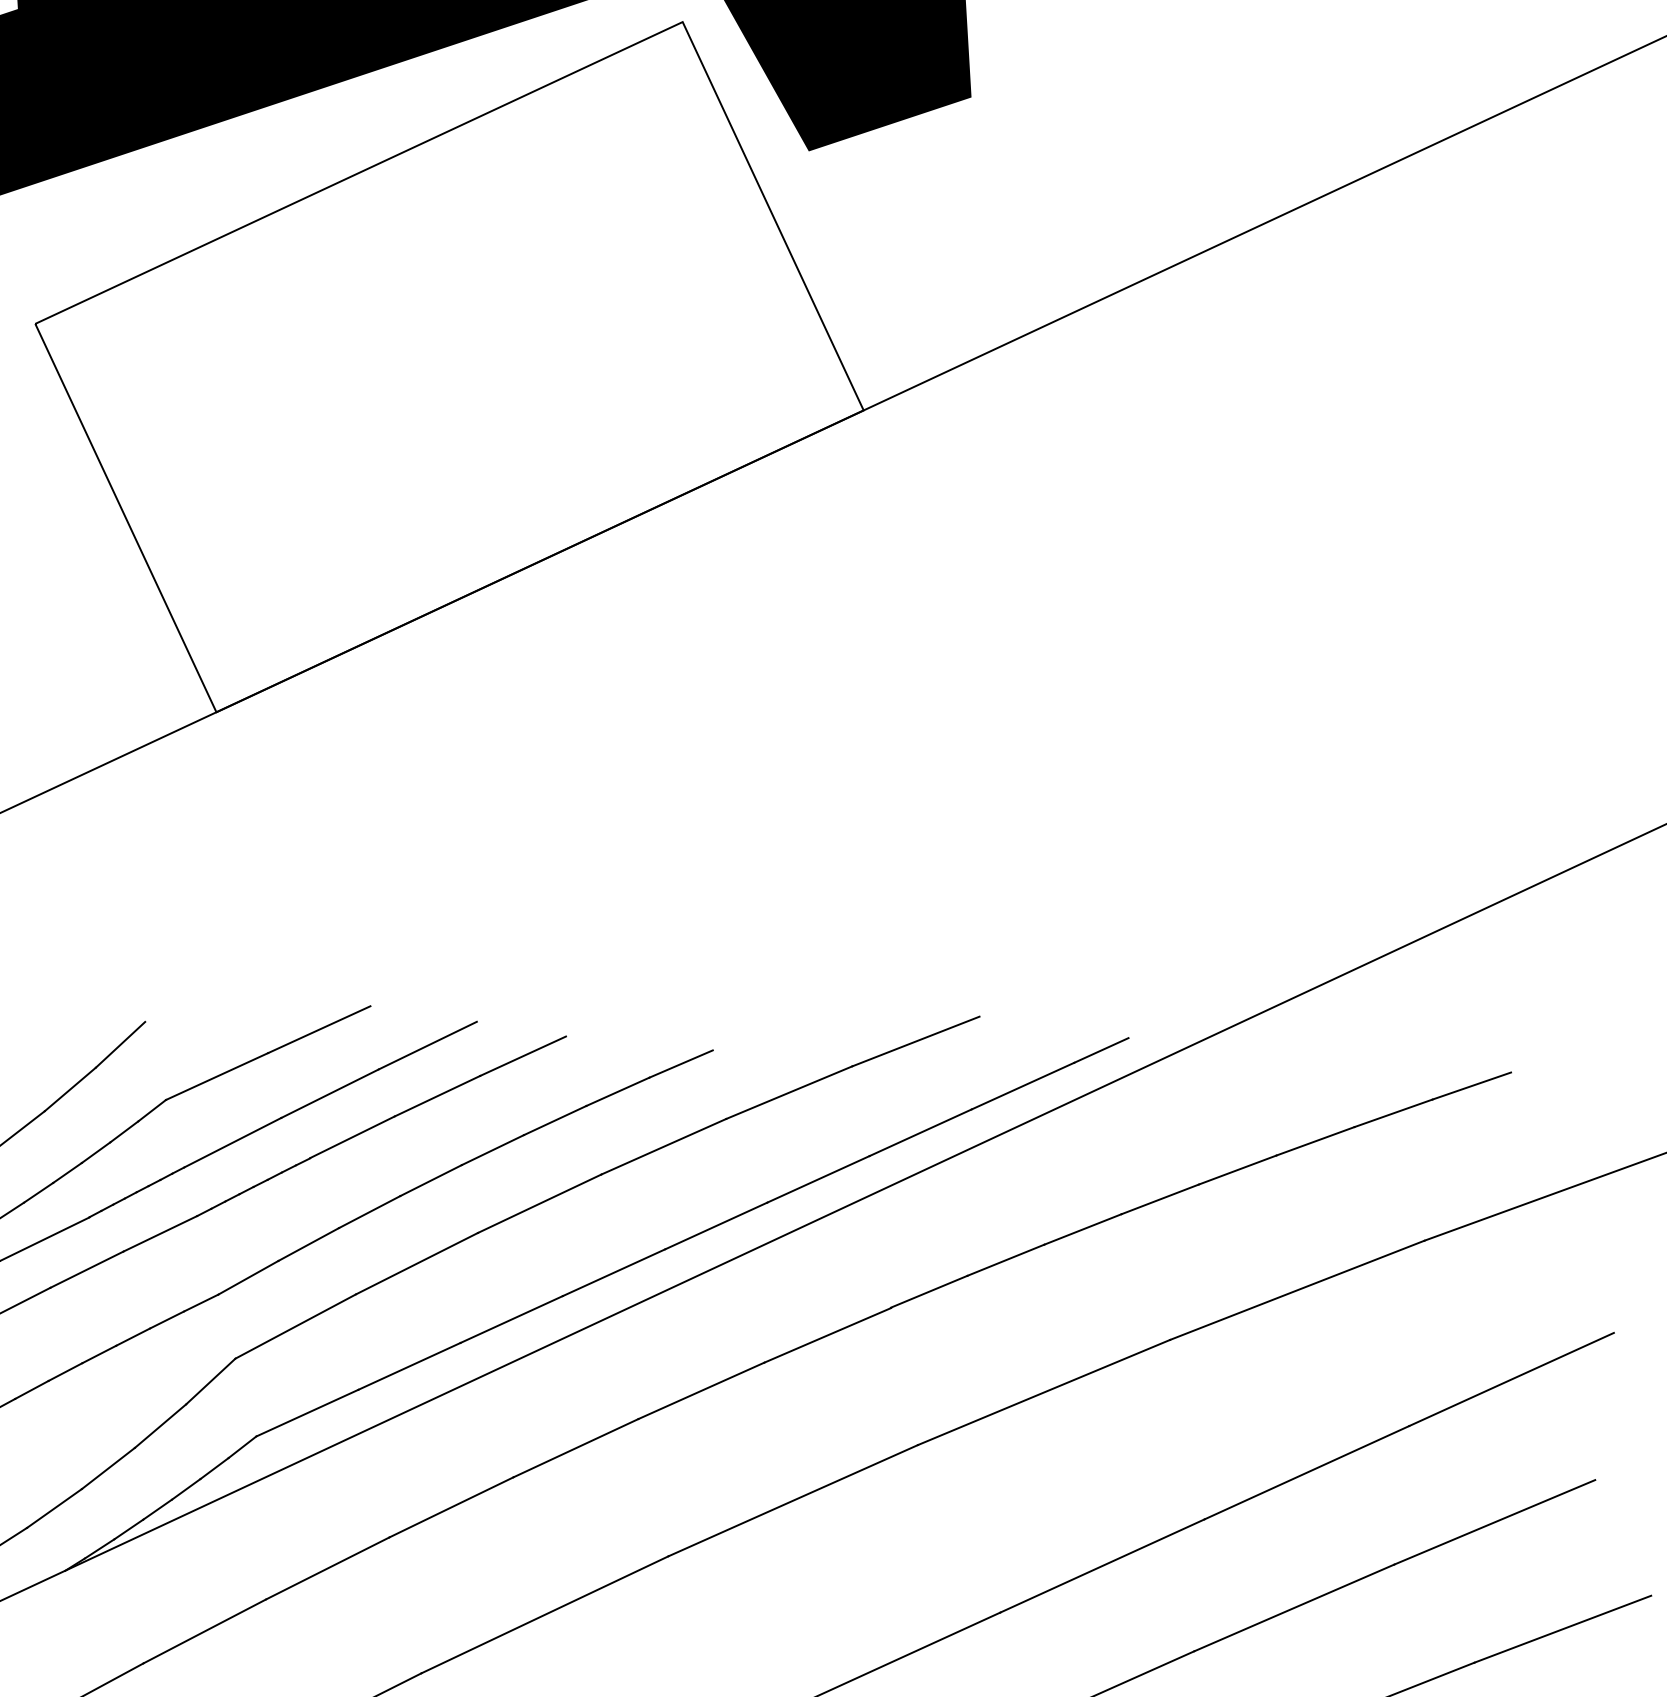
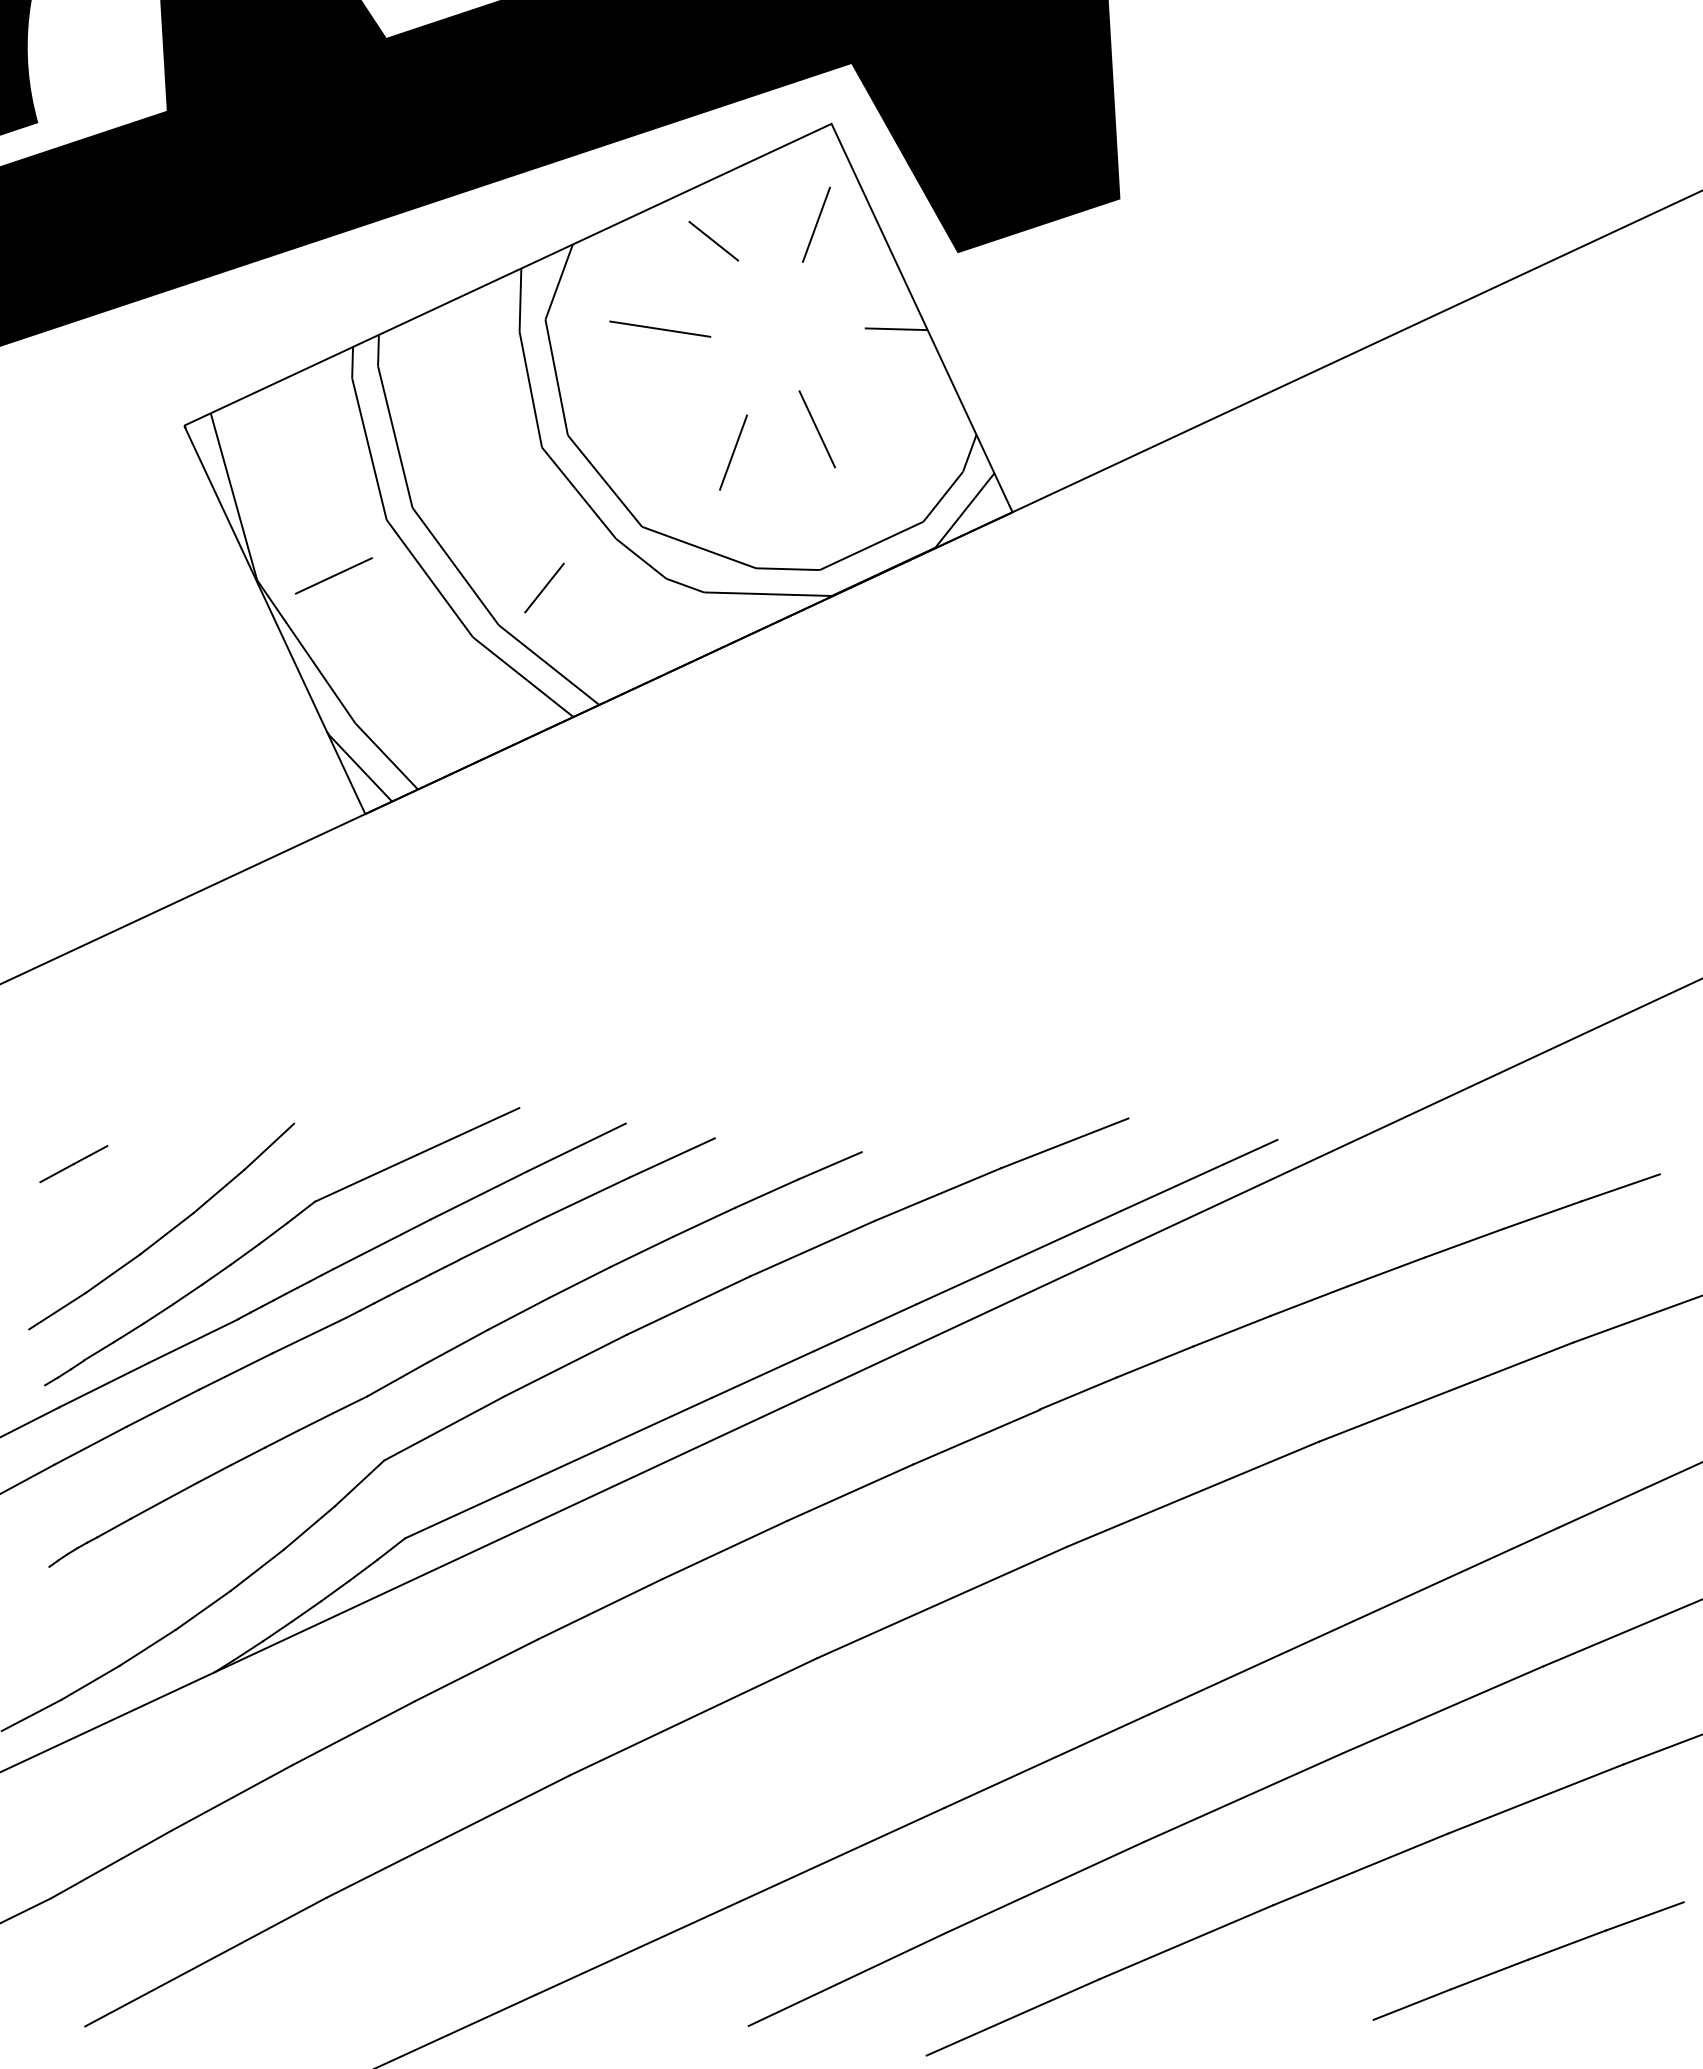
hatch: (440, 391) -> (589, 493), added

